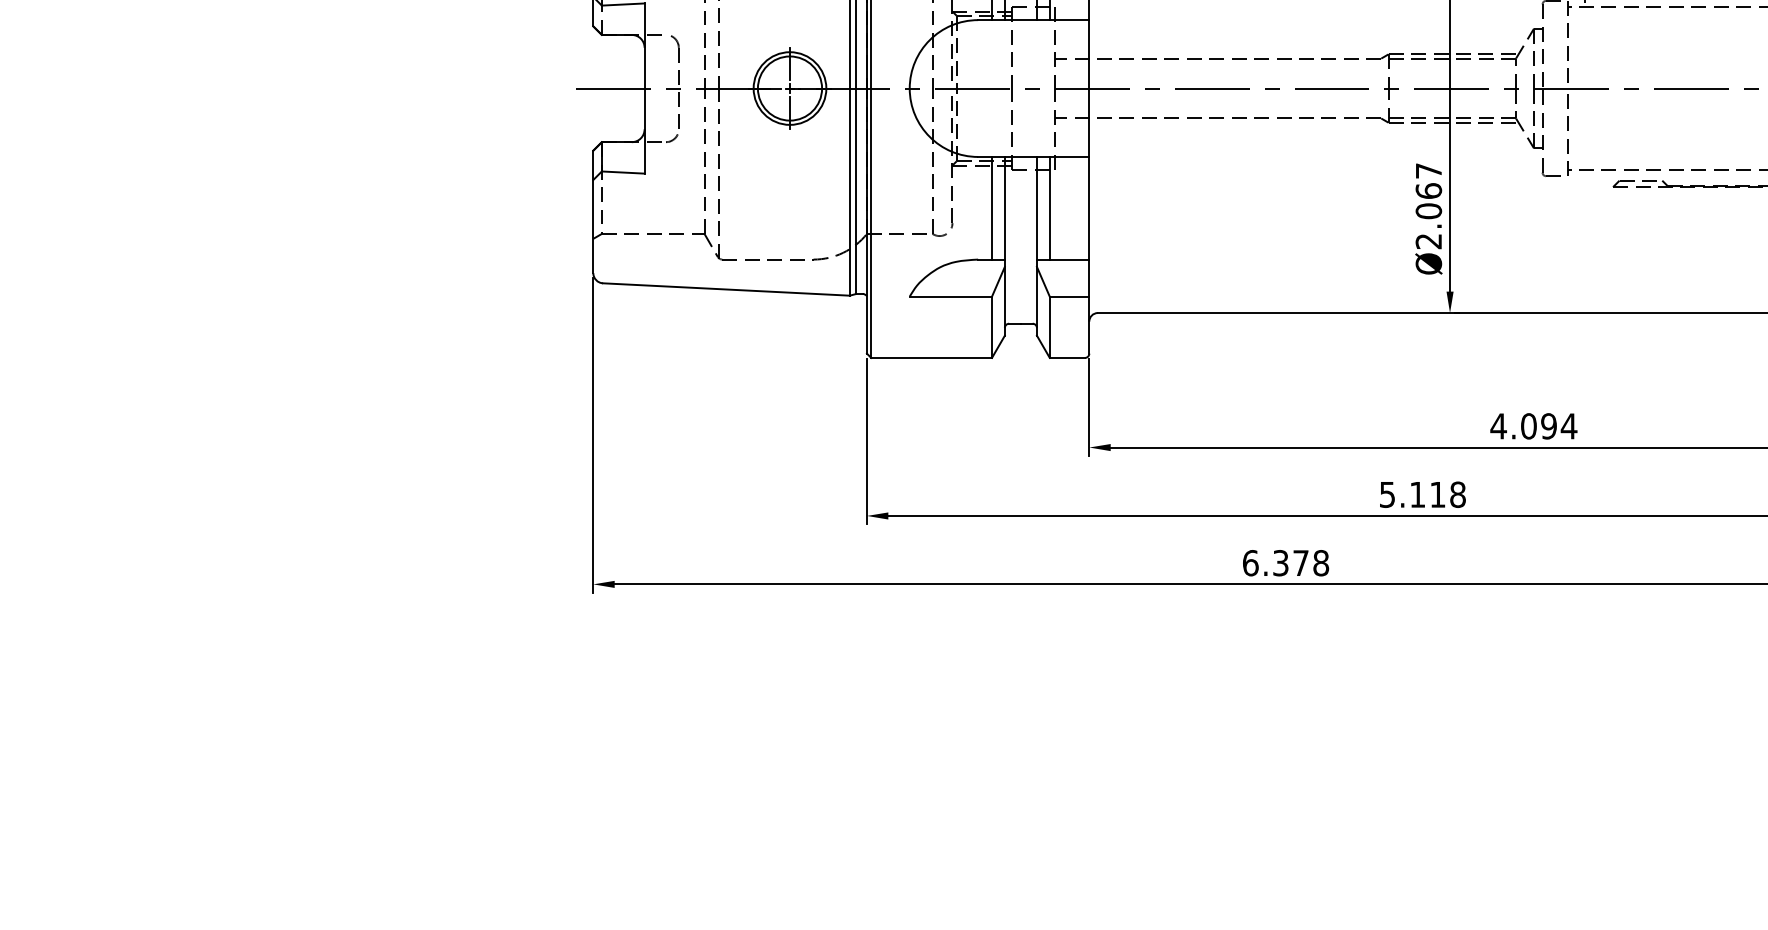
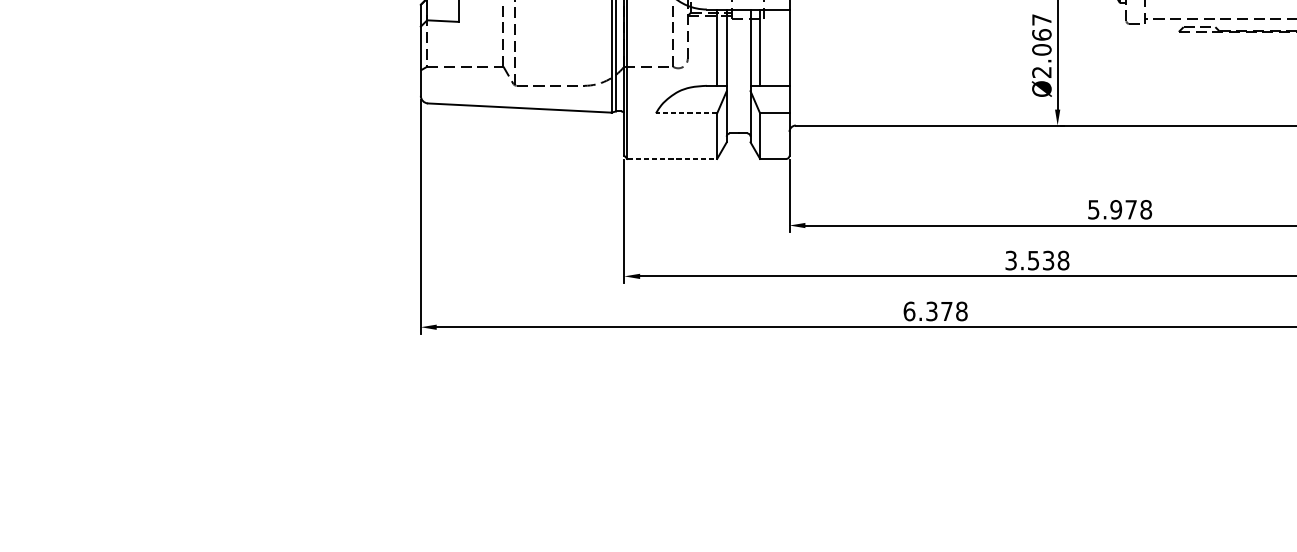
line: (950, 296) -> (686, 113), solid -> dashed
line: (932, 357) -> (672, 158), solid -> dashed
text: (1533, 426) -> (1119, 209), 4.094 -> 5.978
text: (1412, 494) -> (1029, 260), 5.118 -> 3.538

